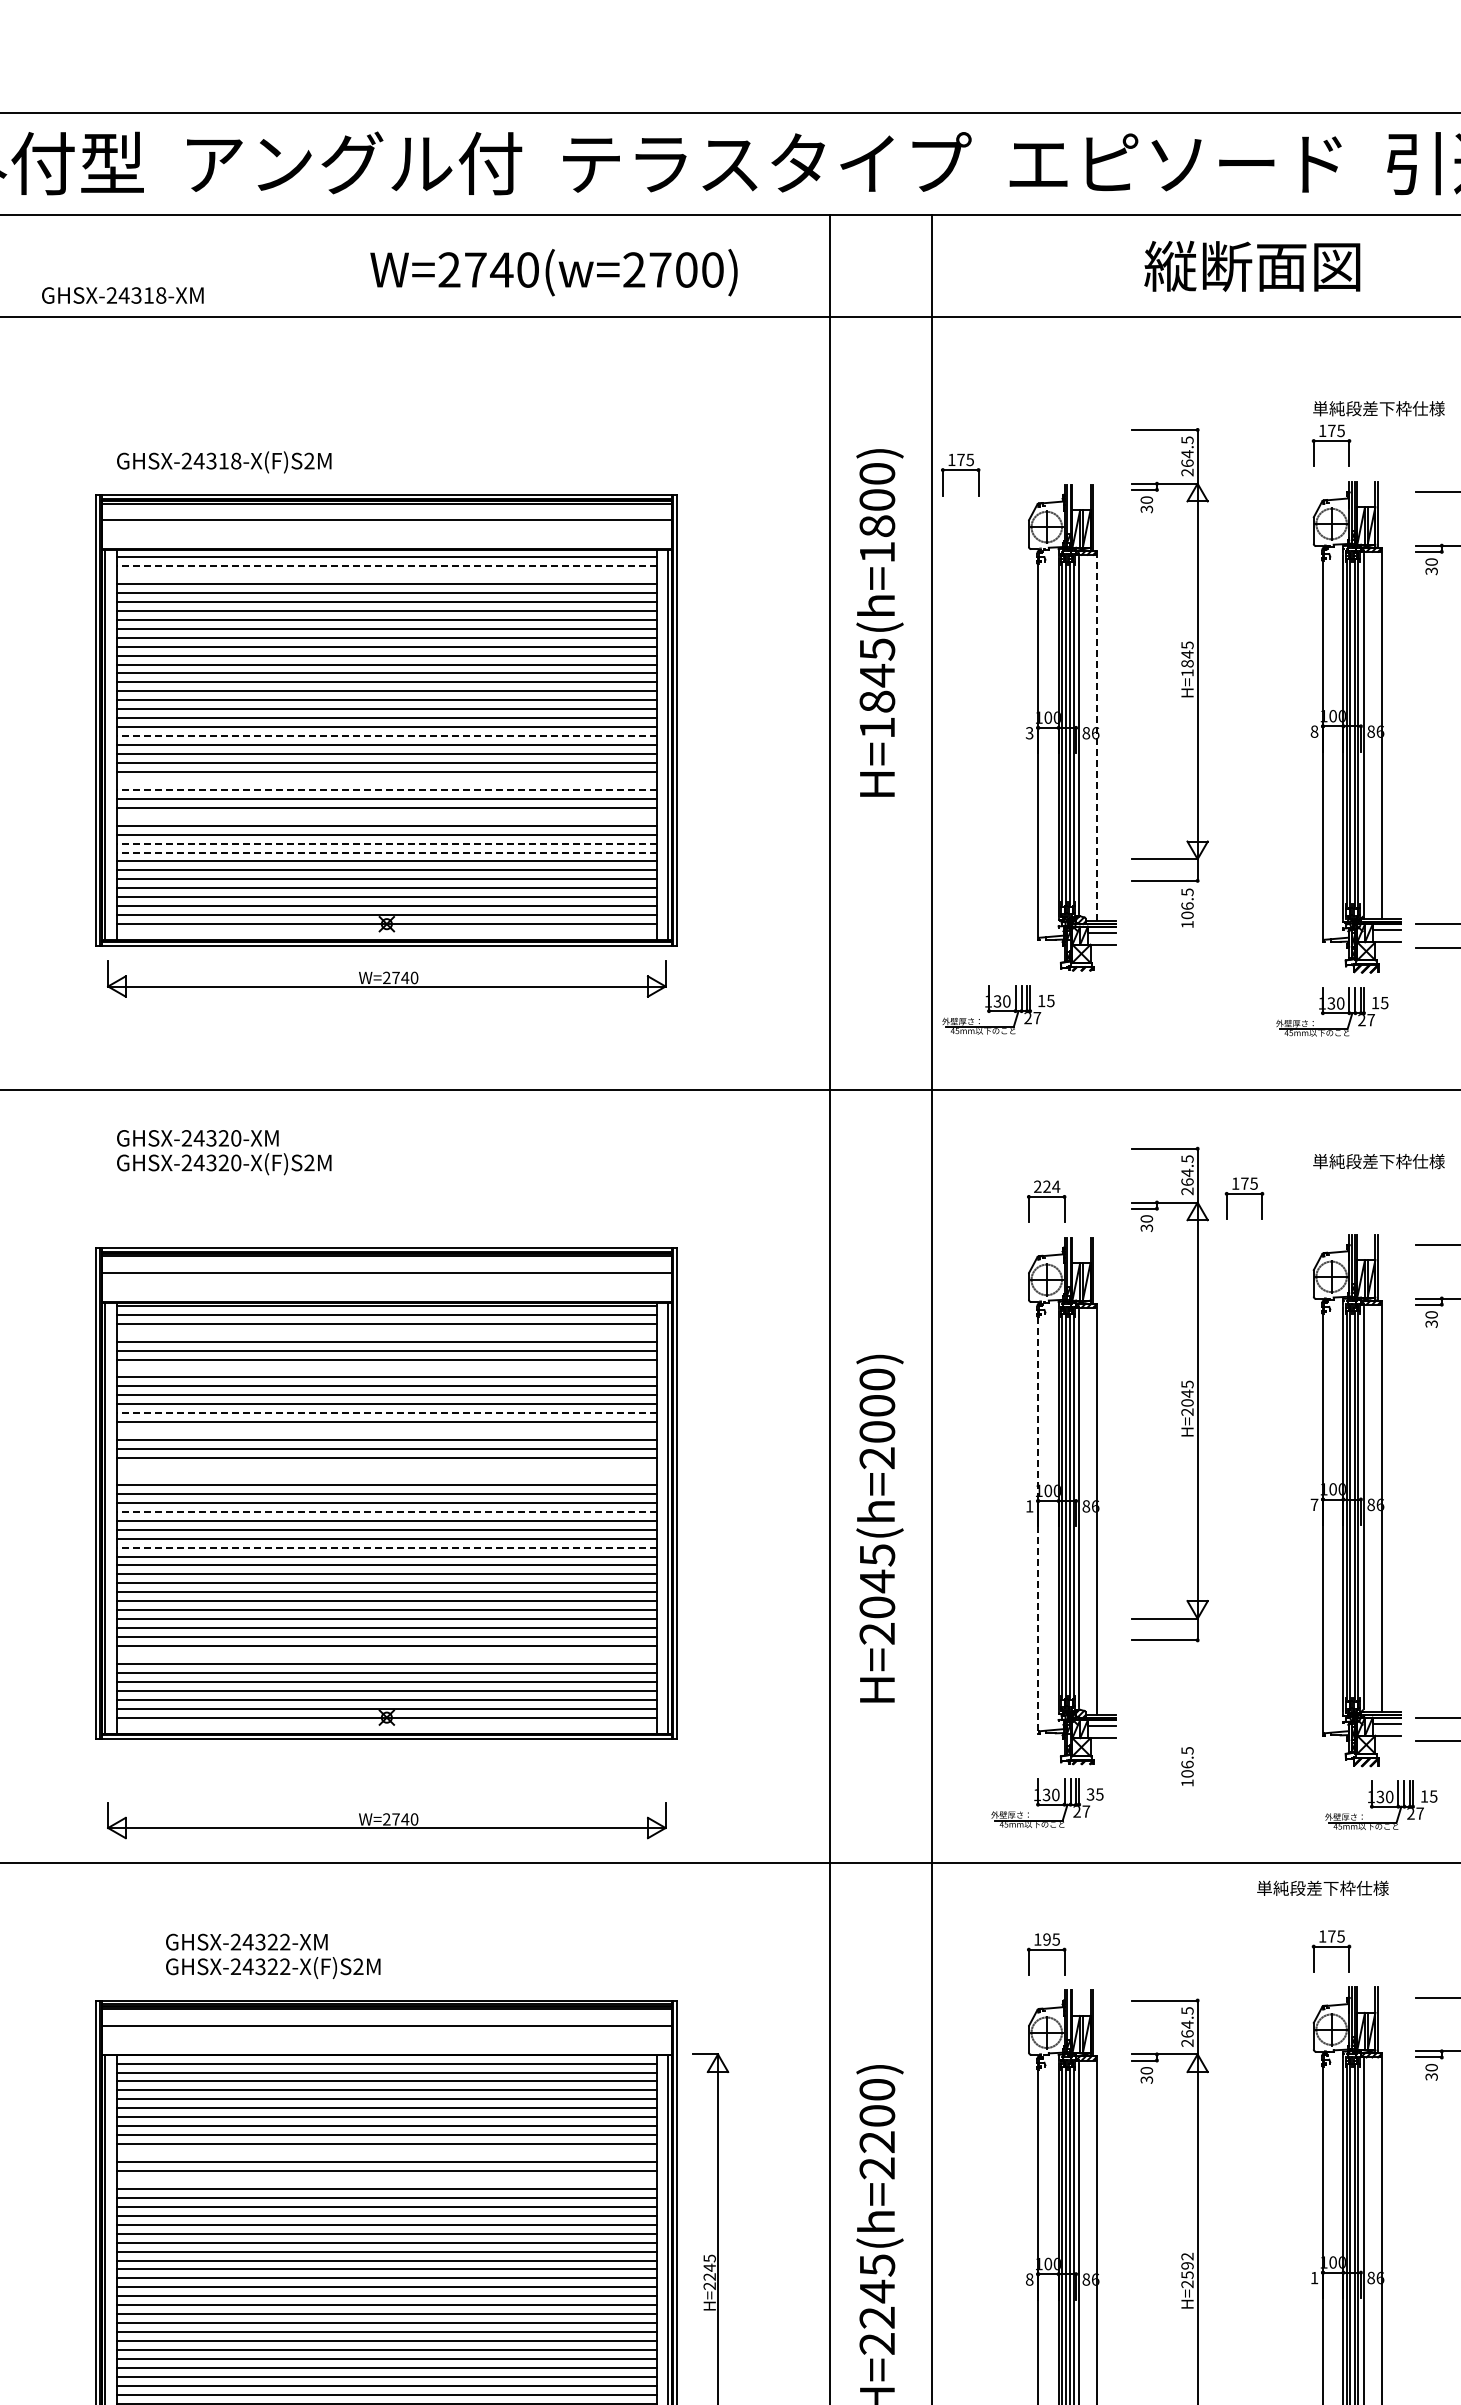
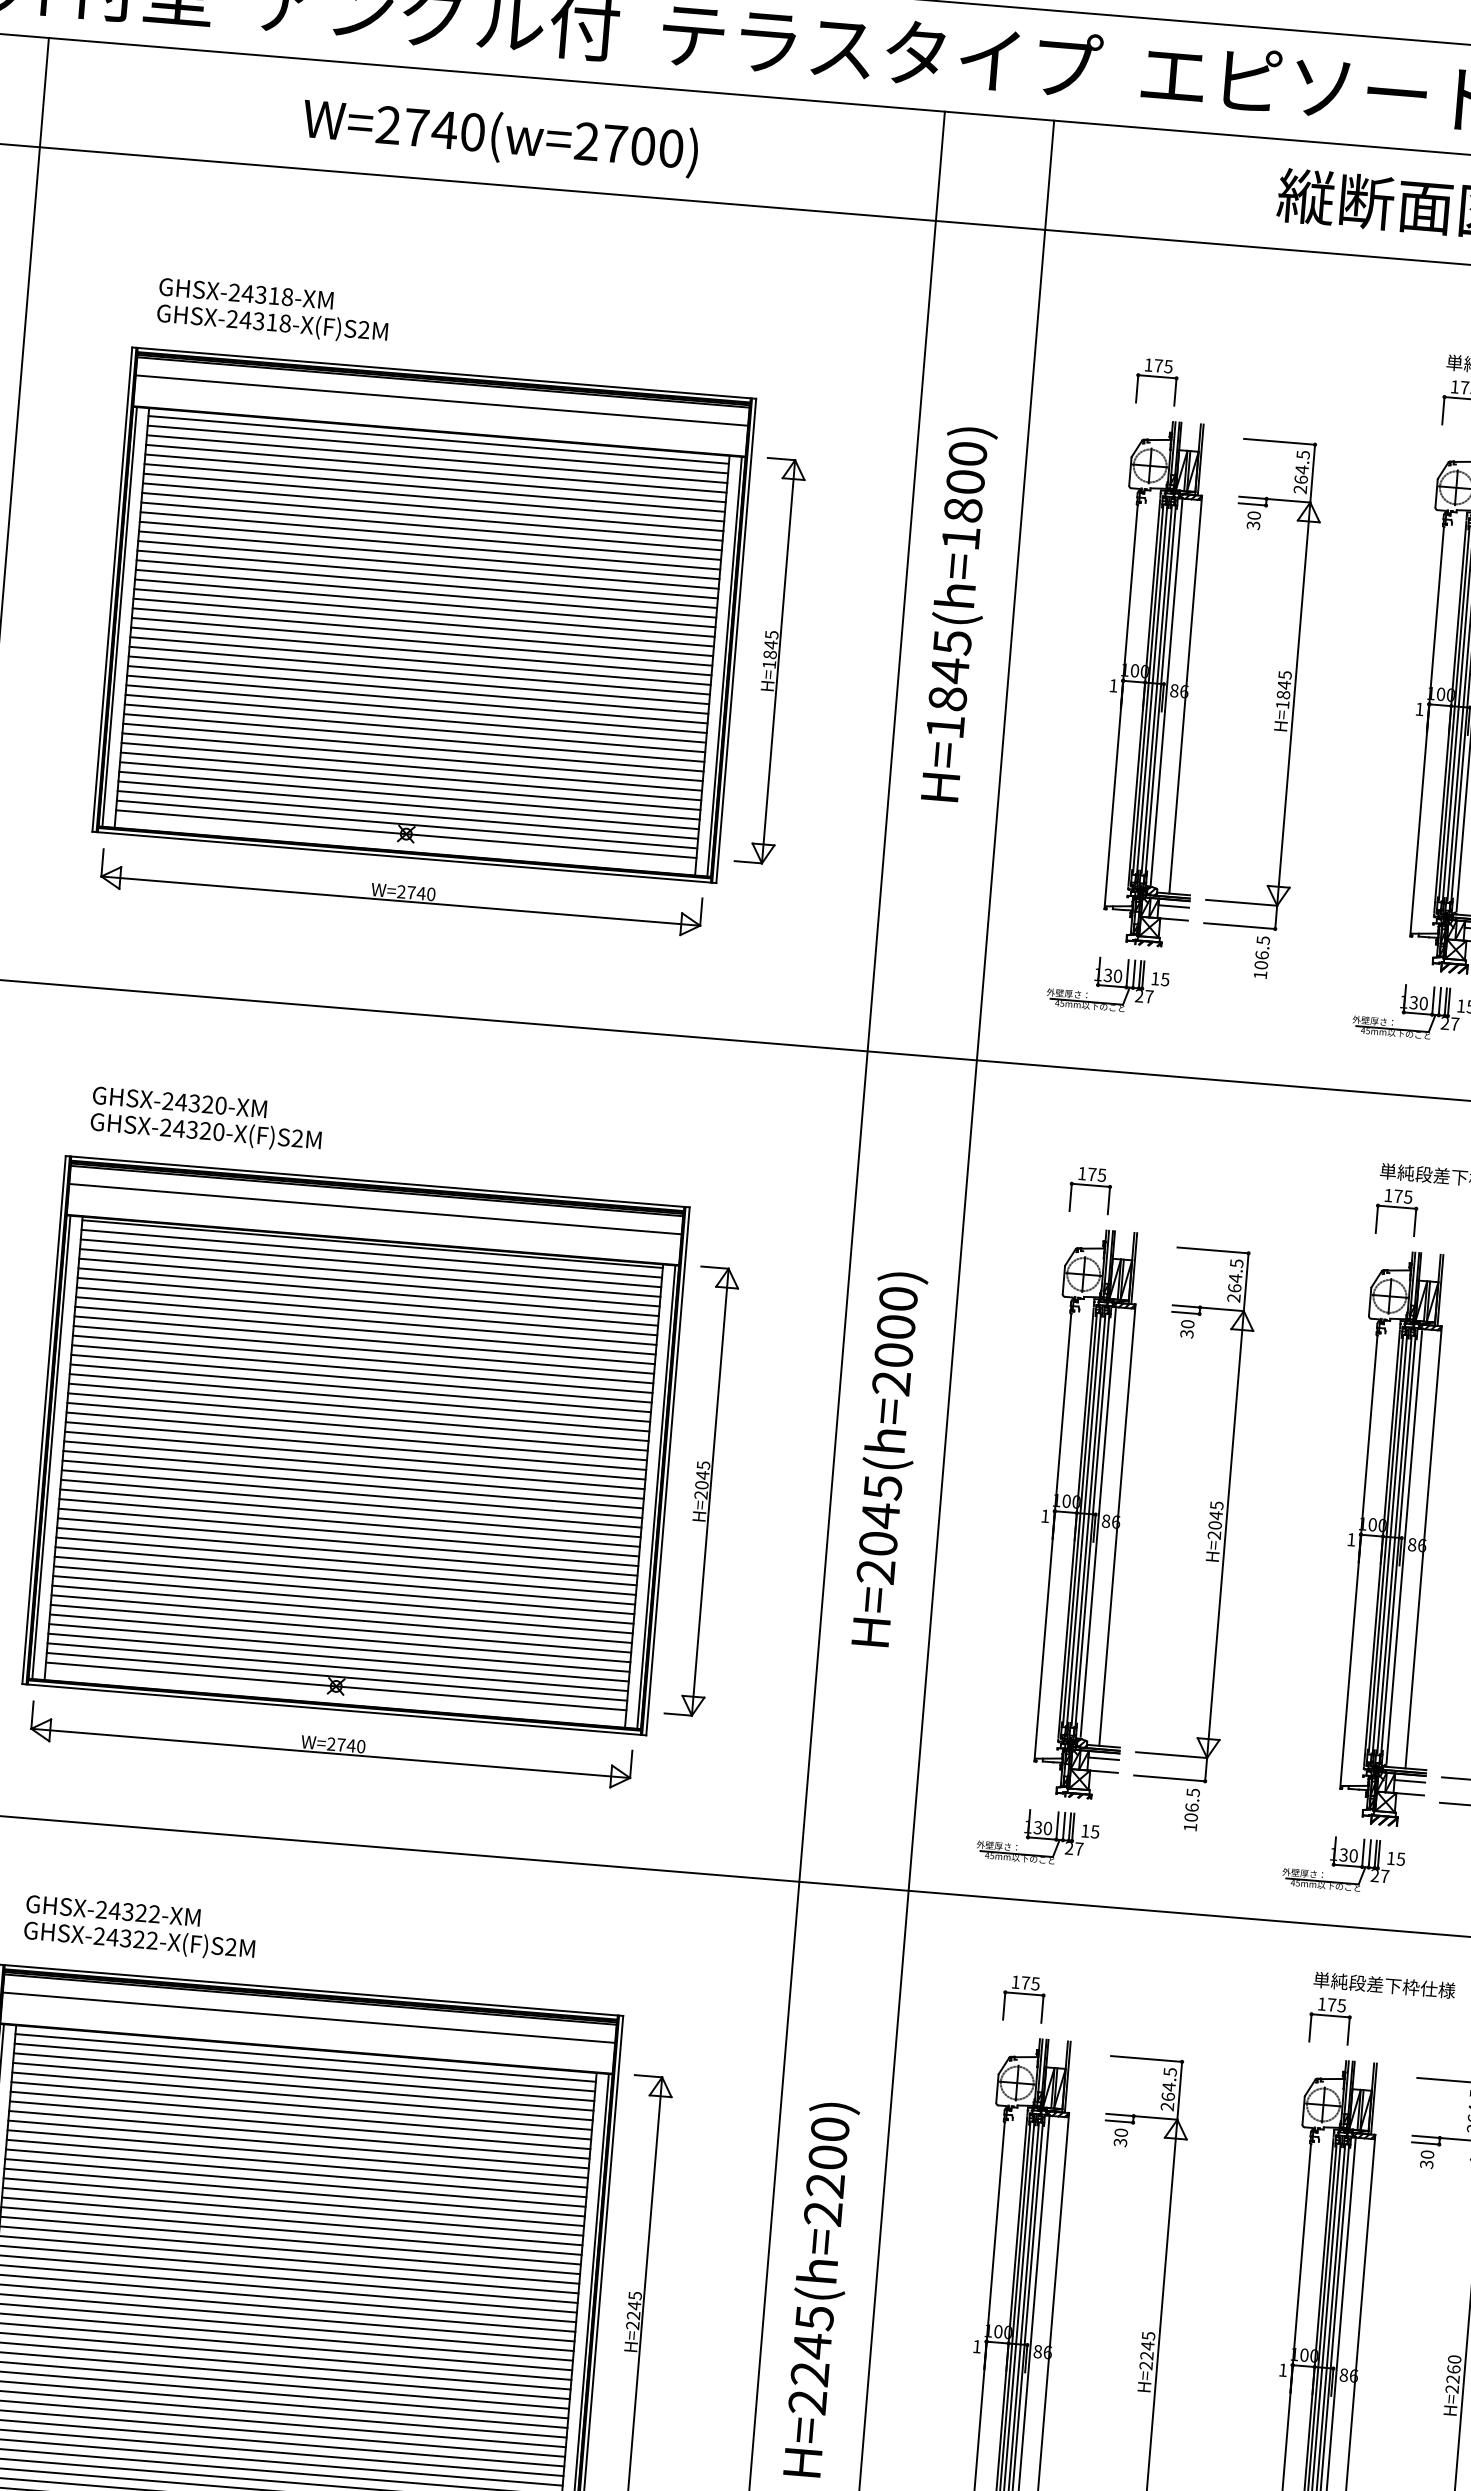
text: (553, 272) -> (499, 137), moved
text: (122, 295) -> (245, 293), moved
part: (960, 474) -> (1156, 381), moved
line: (386, 566) -> (437, 449), dashed -> solid
line: (386, 575) -> (436, 459), added
text: (879, 622) -> (957, 613), moved
part: (1181, 673) -> (1276, 704), moved
text: (1314, 731) -> (1419, 709), 8 -> 1
text: (1029, 733) -> (1113, 686), 3 -> 1
line: (386, 736) -> (422, 632), dashed -> solid
part: (710, 736) -> (770, 661), added
line: (1097, 736) -> (1186, 695), dashed -> solid
line: (386, 780) -> (418, 679), added
line: (386, 789) -> (417, 689), dashed -> solid
line: (386, 816) -> (415, 718), added
line: (386, 843) -> (413, 747), dashed -> solid
line: (386, 852) -> (412, 757), dashed -> solid
part: (998, 1009) -> (1108, 984), moved
text: (224, 1152) -> (207, 1119), moved
text: (1047, 1186) -> (1092, 1174), 224 -> 175
part: (1244, 1198) -> (1396, 1212), moved
line: (386, 1332) -> (369, 1272), added
line: (386, 1368) -> (366, 1311), added
part: (1181, 1392) -> (1209, 1513), moved
line: (386, 1413) -> (362, 1359), dashed -> solid
line: (386, 1431) -> (361, 1379), added
line: (386, 1467) -> (357, 1417), added
line: (386, 1475) -> (357, 1426), added
text: (1314, 1504) -> (1351, 1539), 7 -> 1
part: (710, 1509) -> (702, 1491), added
line: (386, 1511) -> (354, 1464), dashed -> solid
line: (1038, 1525) -> (1053, 1537), dashed -> solid
text: (879, 1528) -> (887, 1459), moved
line: (386, 1547) -> (350, 1503), dashed -> solid
line: (386, 1655) -> (341, 1619), added
text: (1090, 1794) -> (1085, 1831), 35 -> 15
part: (1381, 1805) -> (1344, 1864), moved
part: (386, 1820) -> (331, 1745), moved
text: (1322, 1887) -> (1384, 1984), moved
text: (1046, 1939) -> (1025, 1982), 195 -> 175
text: (273, 1956) -> (140, 1928), moved
line: (386, 2153) -> (297, 2154), added
line: (386, 2179) -> (295, 2182), added
text: (1187, 2265) -> (1147, 2345), H=2592 -> H=2245
text: (1029, 2279) -> (976, 2346), 8 -> 1

